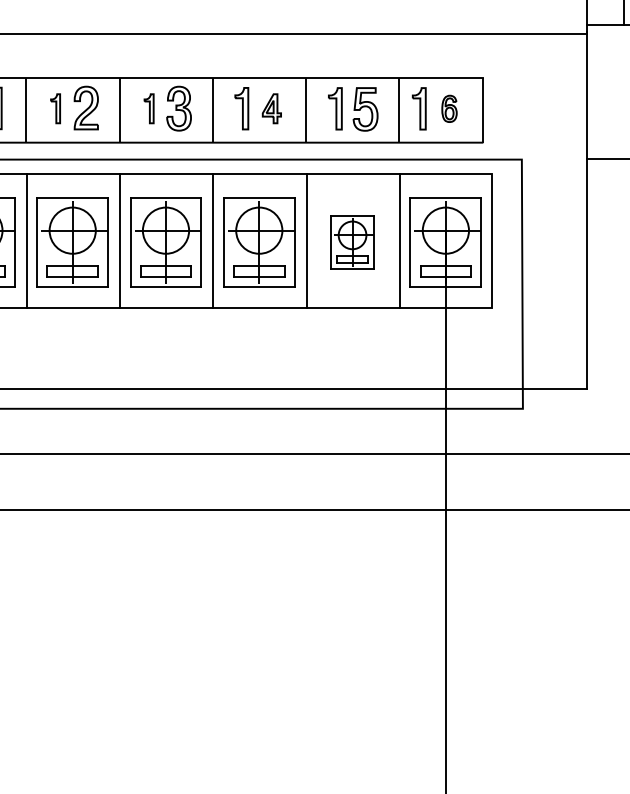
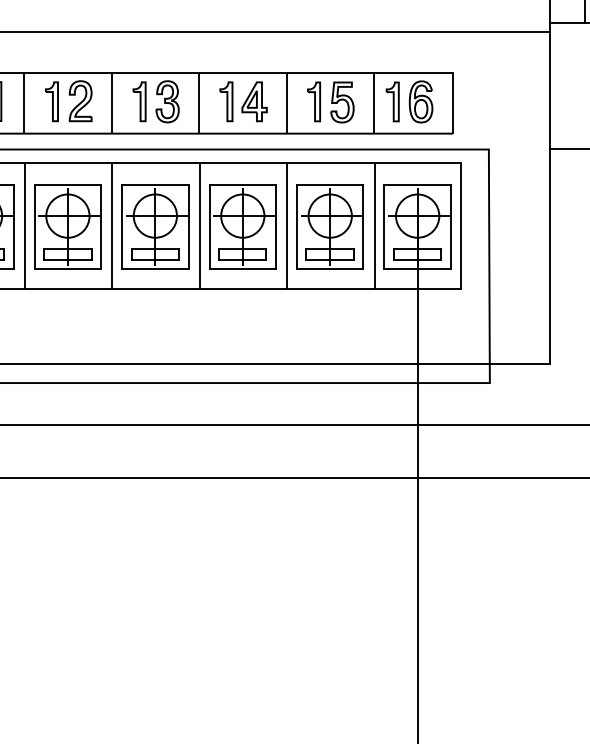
part: (55, 108) -> (51, 101), size x1.43
part: (148, 108) -> (138, 101), size x1.43
part: (271, 108) -> (254, 101), size x1.43
part: (449, 108) -> (421, 101), size x1.67
part: (352, 242) -> (330, 227), size x1.67

